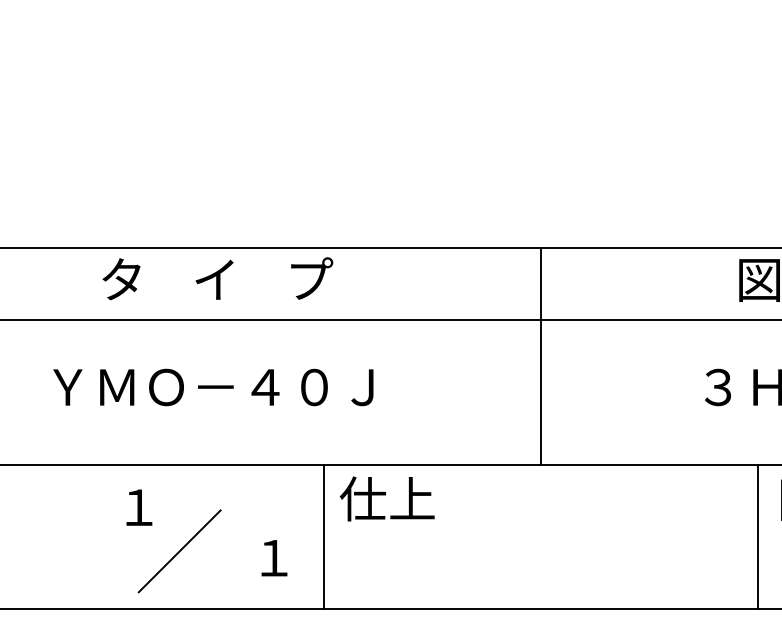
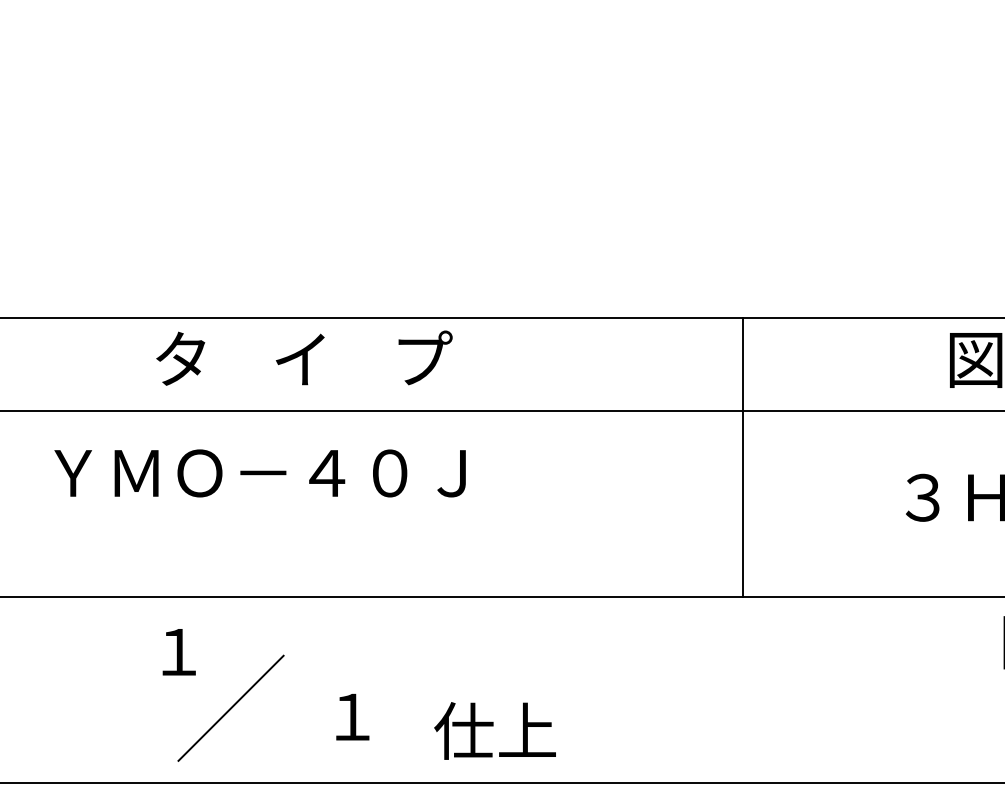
text: (217, 278) -> (304, 357), moved
line: (541, 355) -> (743, 456), moved
text: (213, 387) -> (260, 473), moved
text: (386, 498) -> (494, 730), moved
line: (324, 536) -> (417, 689), removed
line: (758, 536) -> (974, 689), removed

